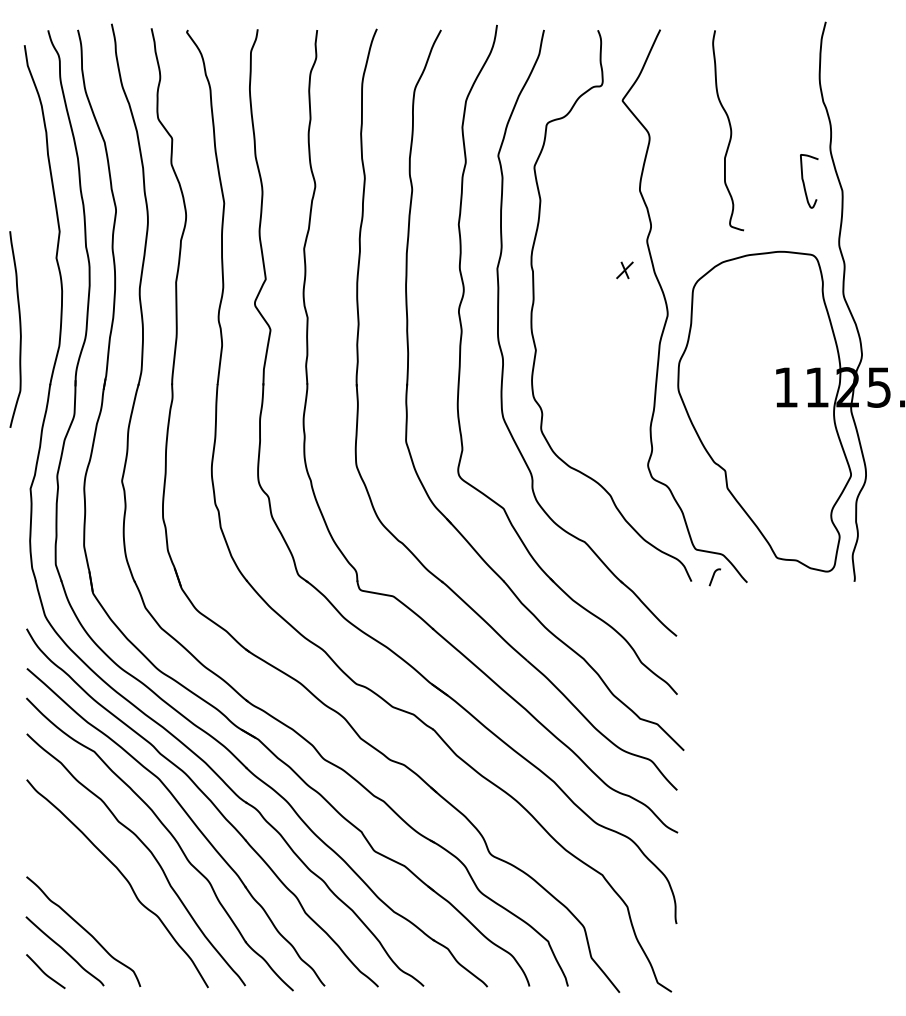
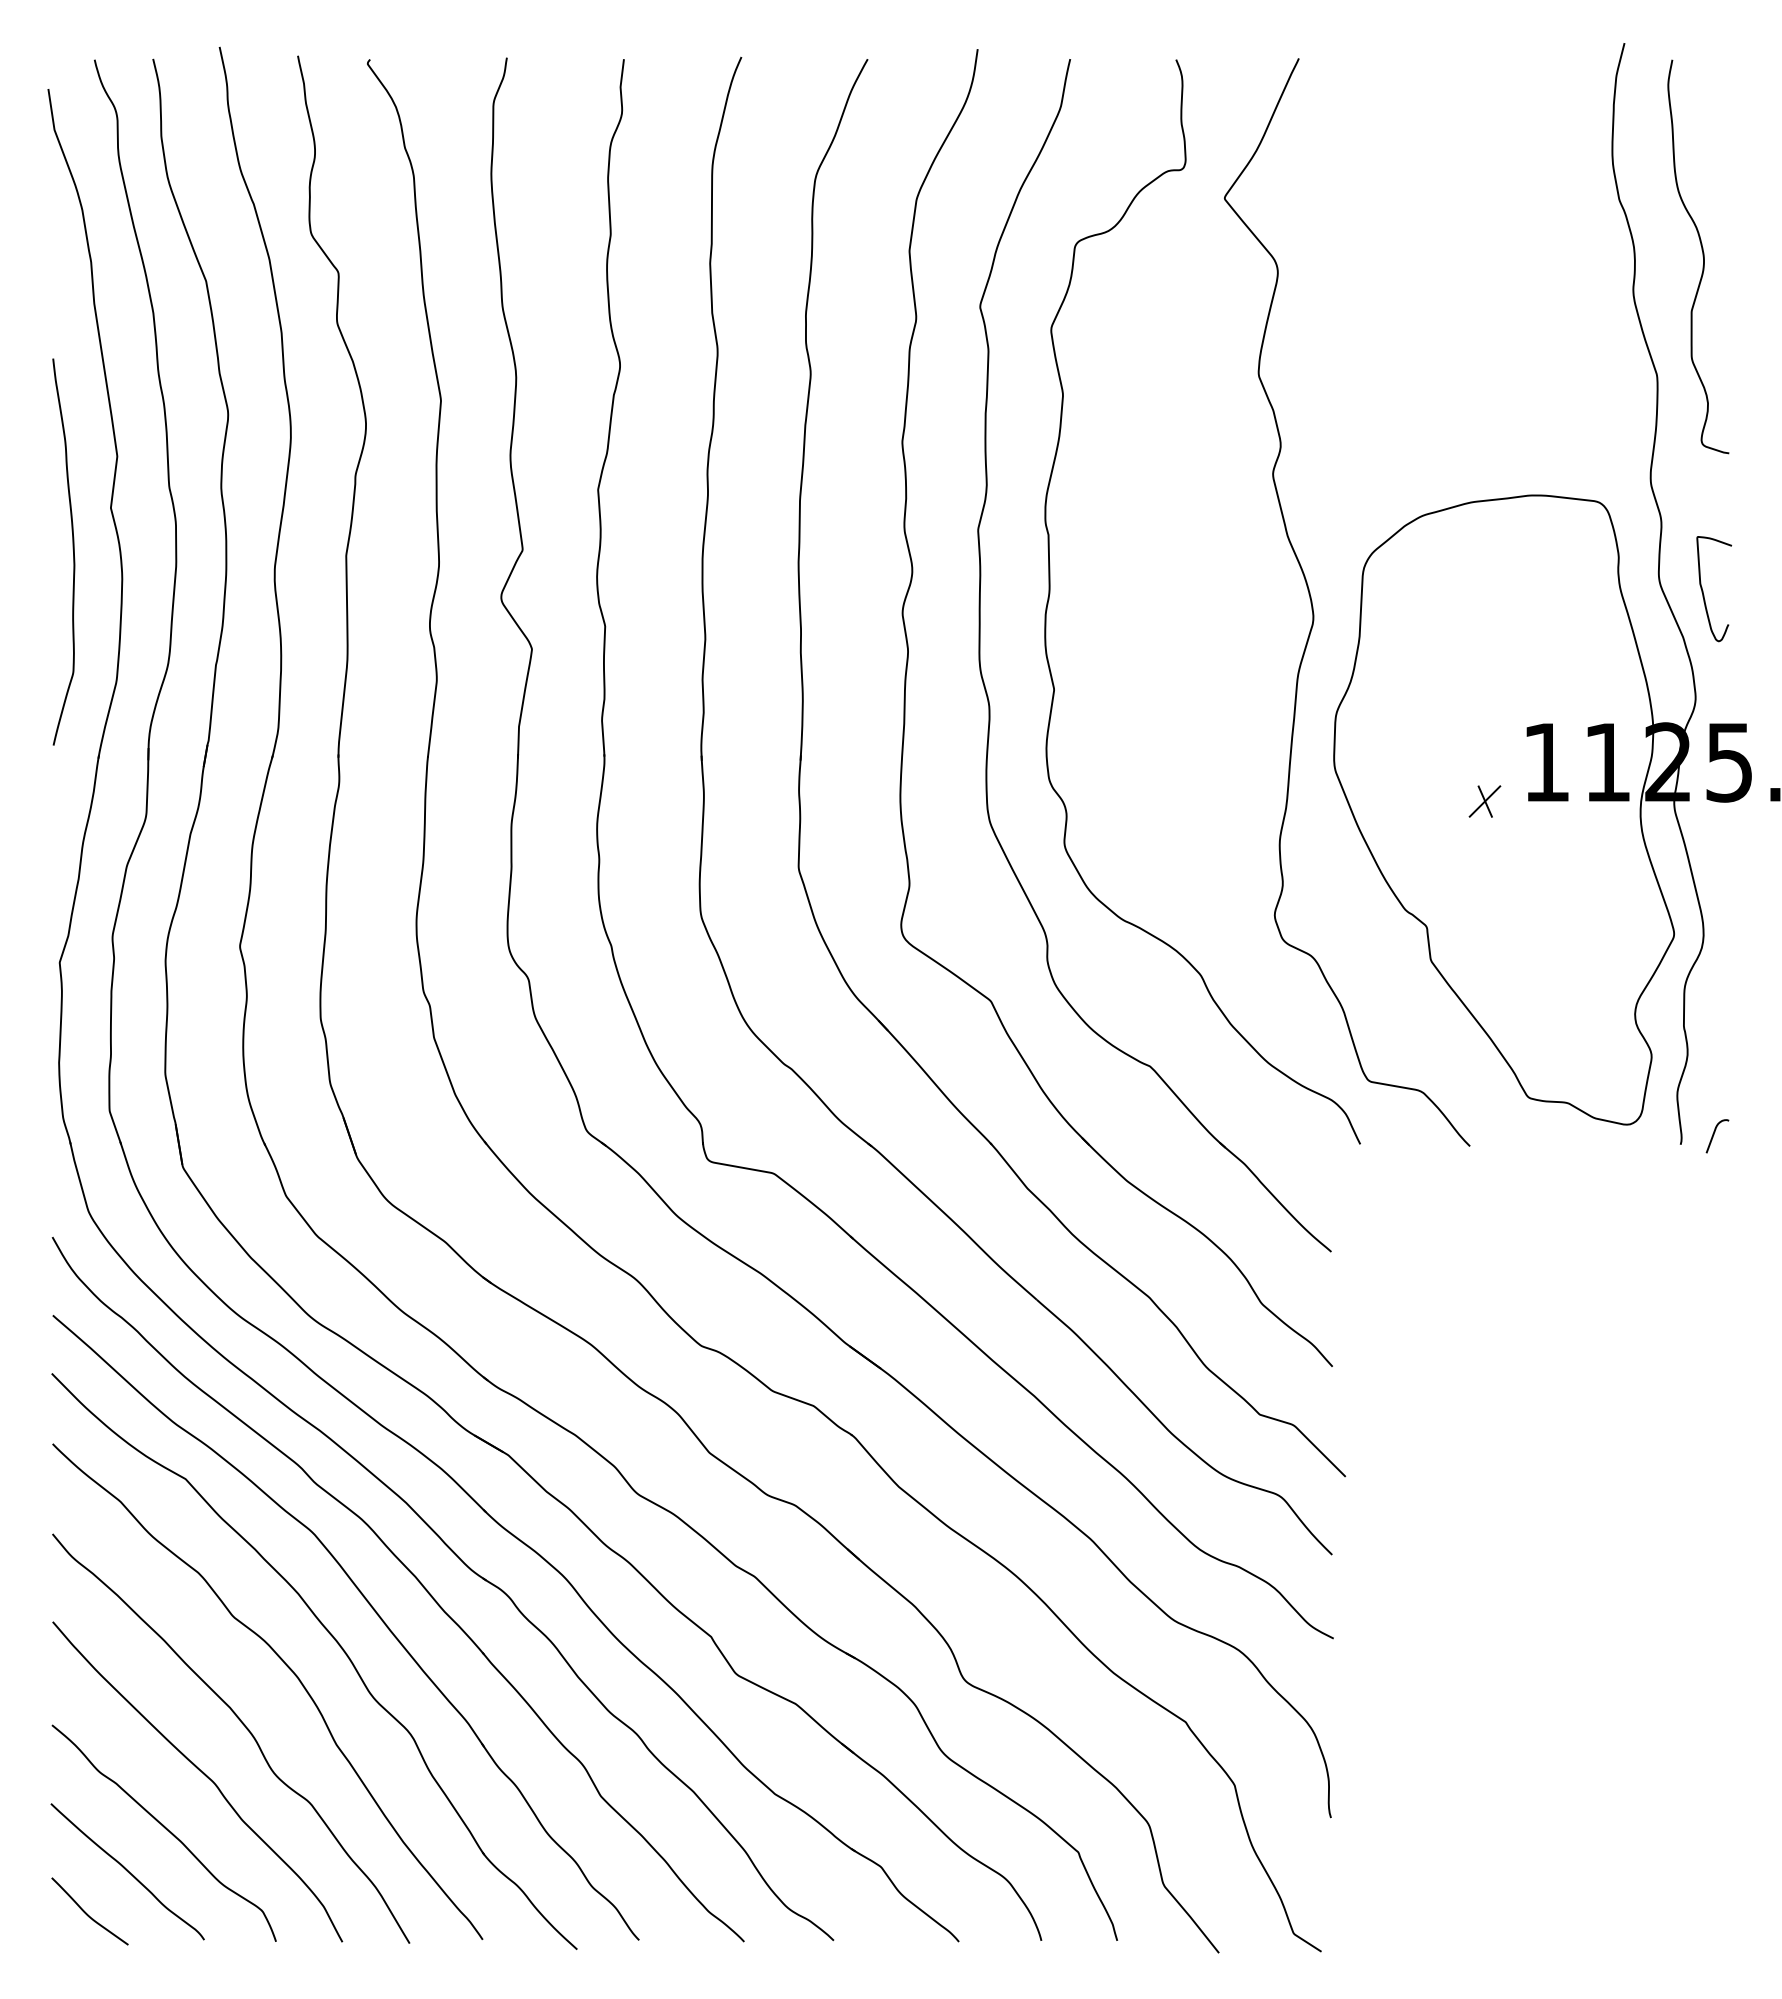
curve: (730, 130) -> (1702, 256), moved
curve: (804, 181) -> (1704, 589), moved
part: (624, 270) -> (1484, 801), moved
curve: (19, 329) -> (71, 551), moved
curve: (714, 576) -> (1716, 1134), moved
curve: (103, 902) -> (203, 1775), added

